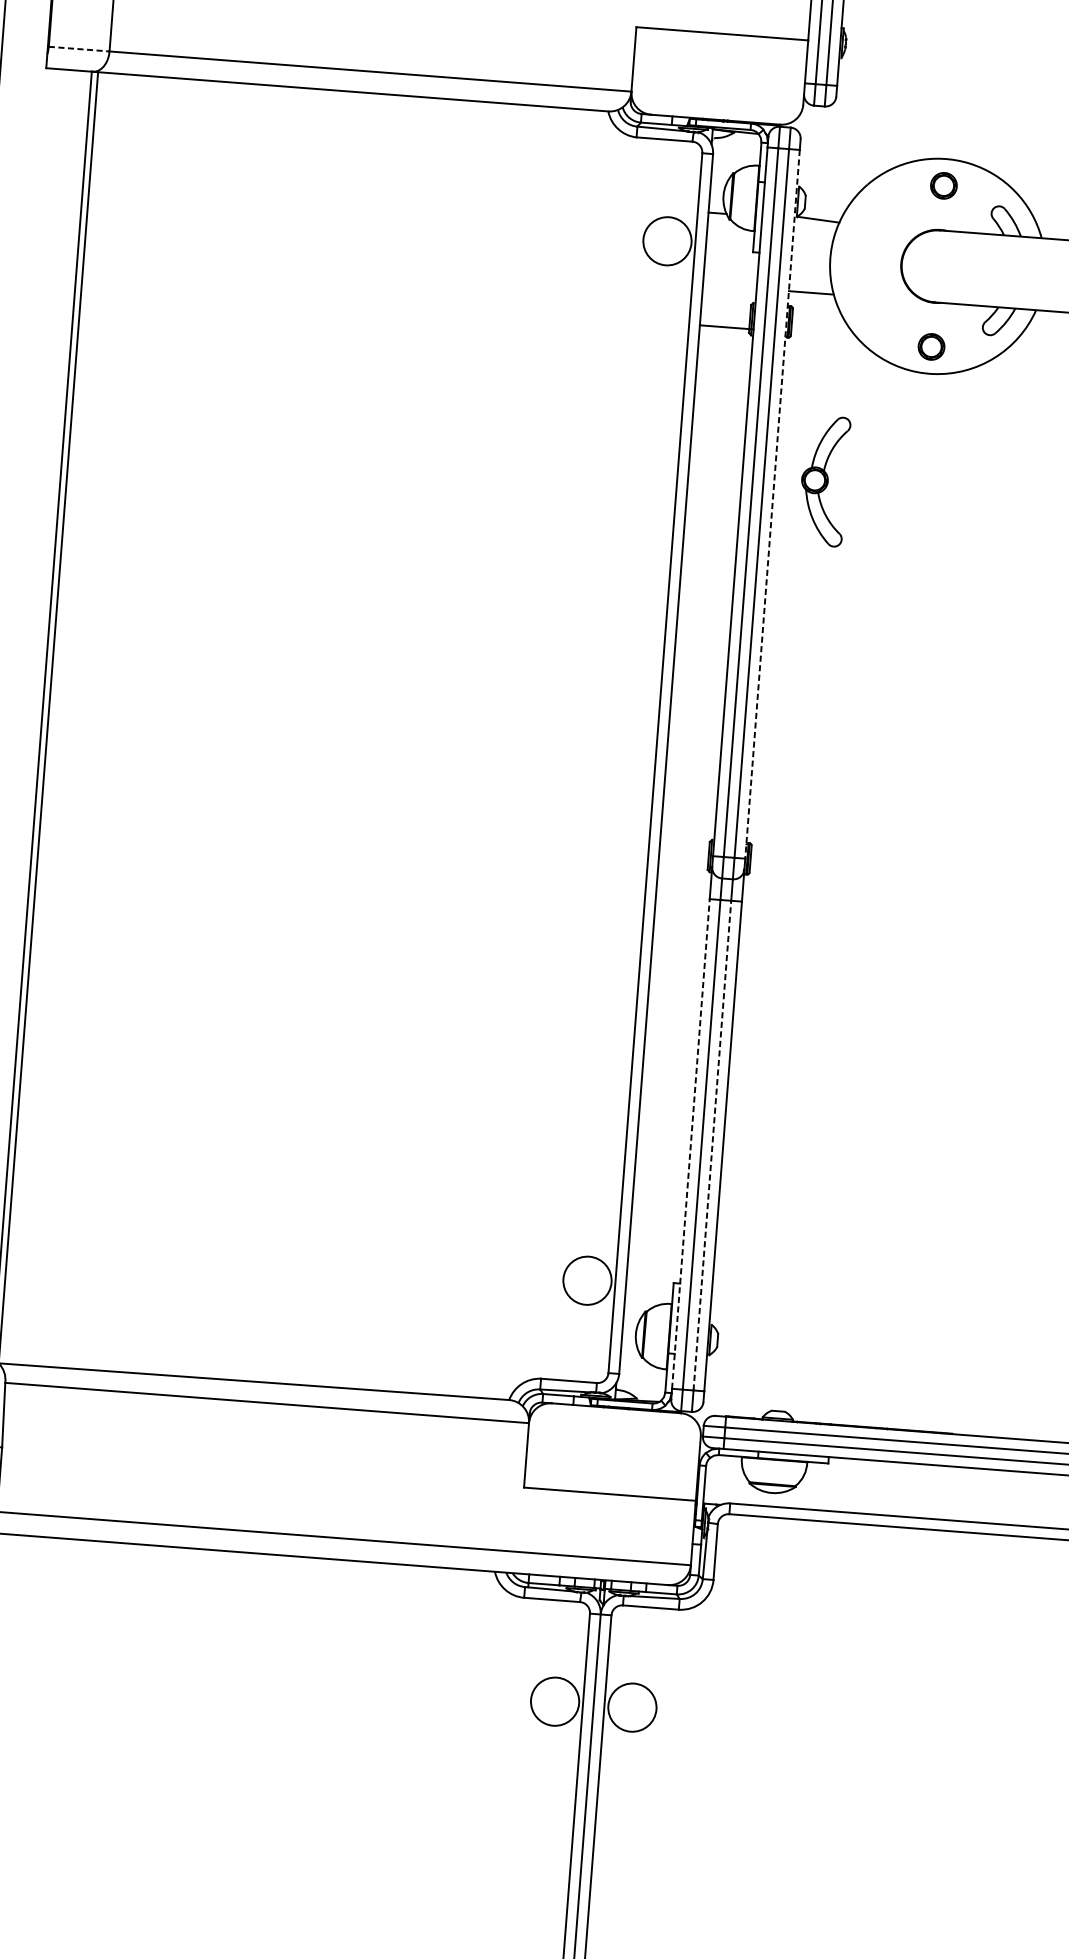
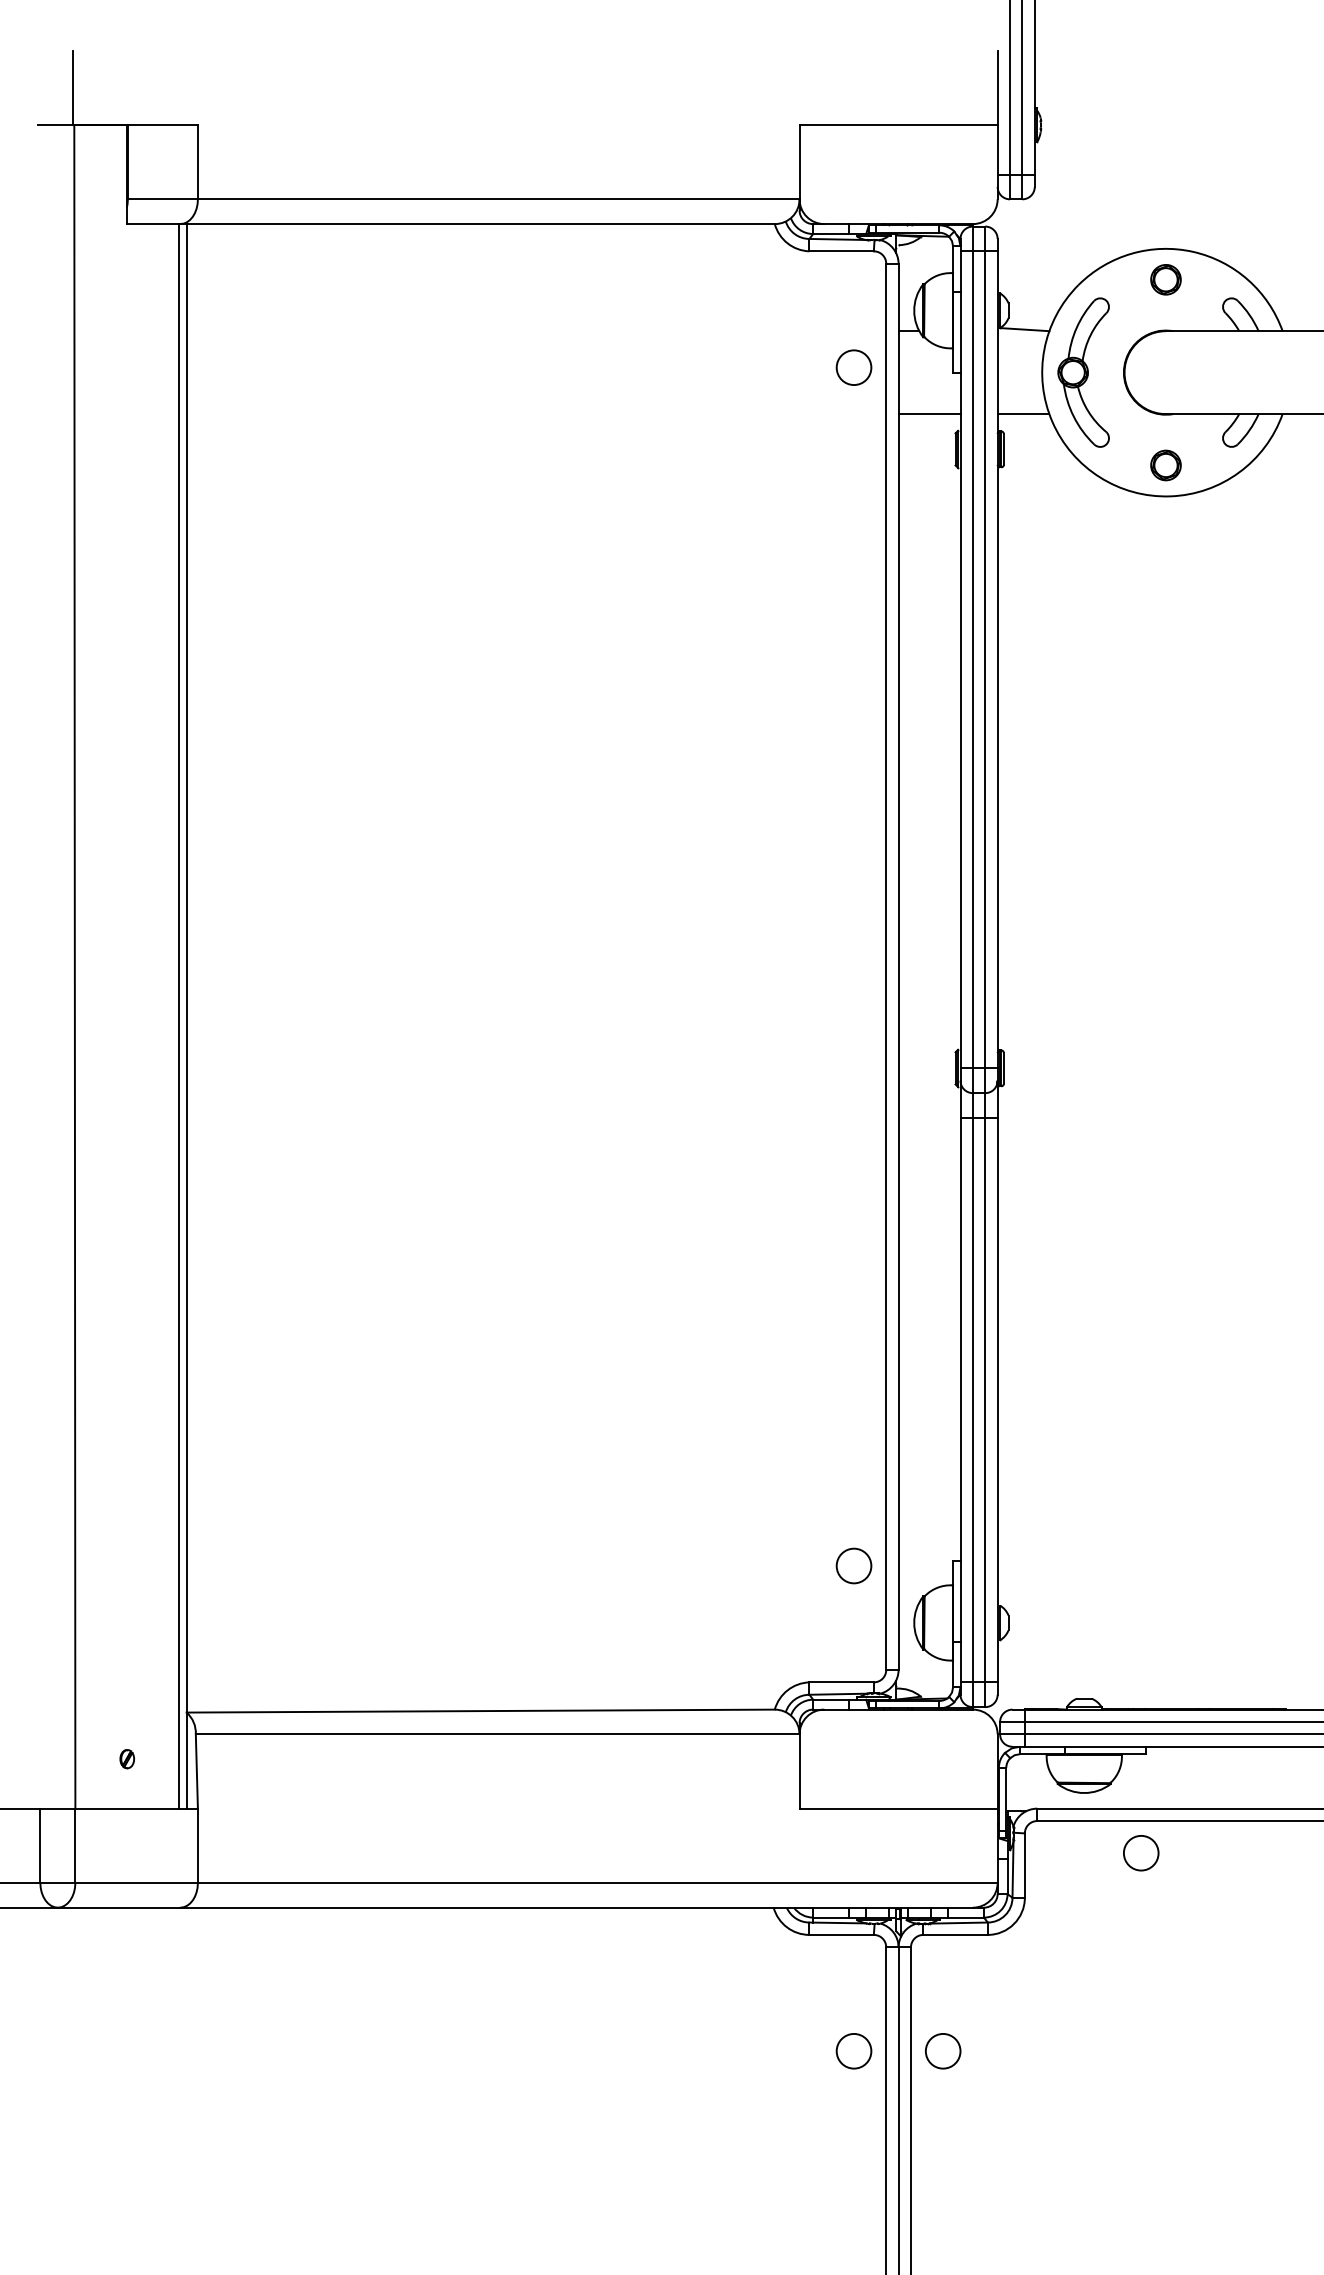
line: (79, 49) -> (163, 199), dashed -> solid
circle: (667, 241) -> (853, 367), size x0.62
line: (726, 327) -> (929, 414), moved
part: (823, 480) -> (1083, 372), moved
line: (772, 503) -> (997, 659), dashed -> solid
line: (690, 1143) -> (960, 1399), dashed -> solid
line: (712, 1145) -> (985, 1399), dashed -> solid
circle: (587, 1280) -> (853, 1565), size x0.62
circle: (817, 1549) -> (1141, 1853), added
circle: (554, 1700) -> (853, 2050), size x0.62
circle: (631, 1706) -> (942, 2050), size x0.62

